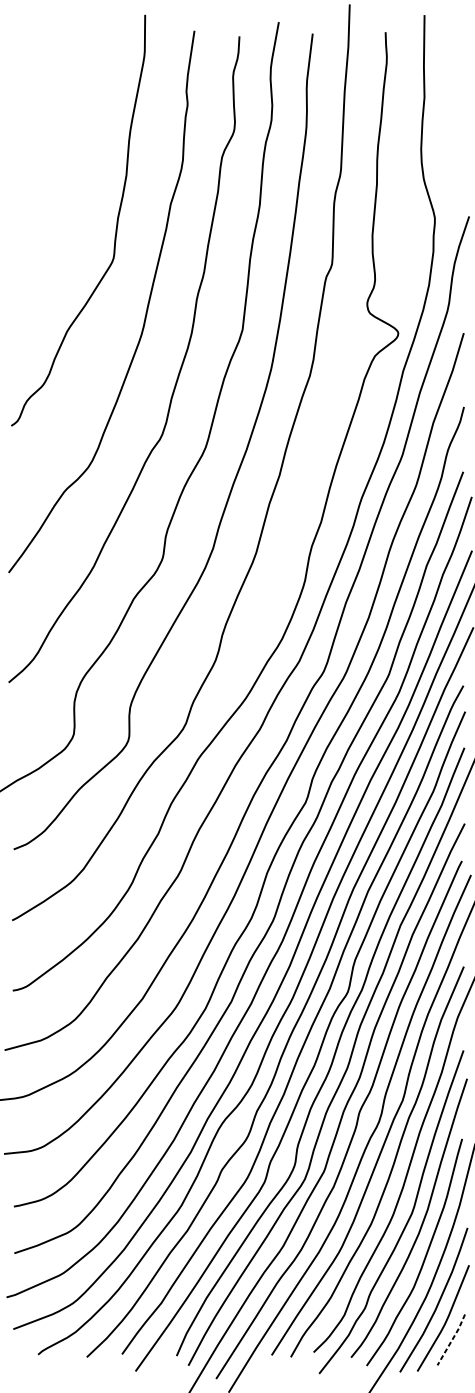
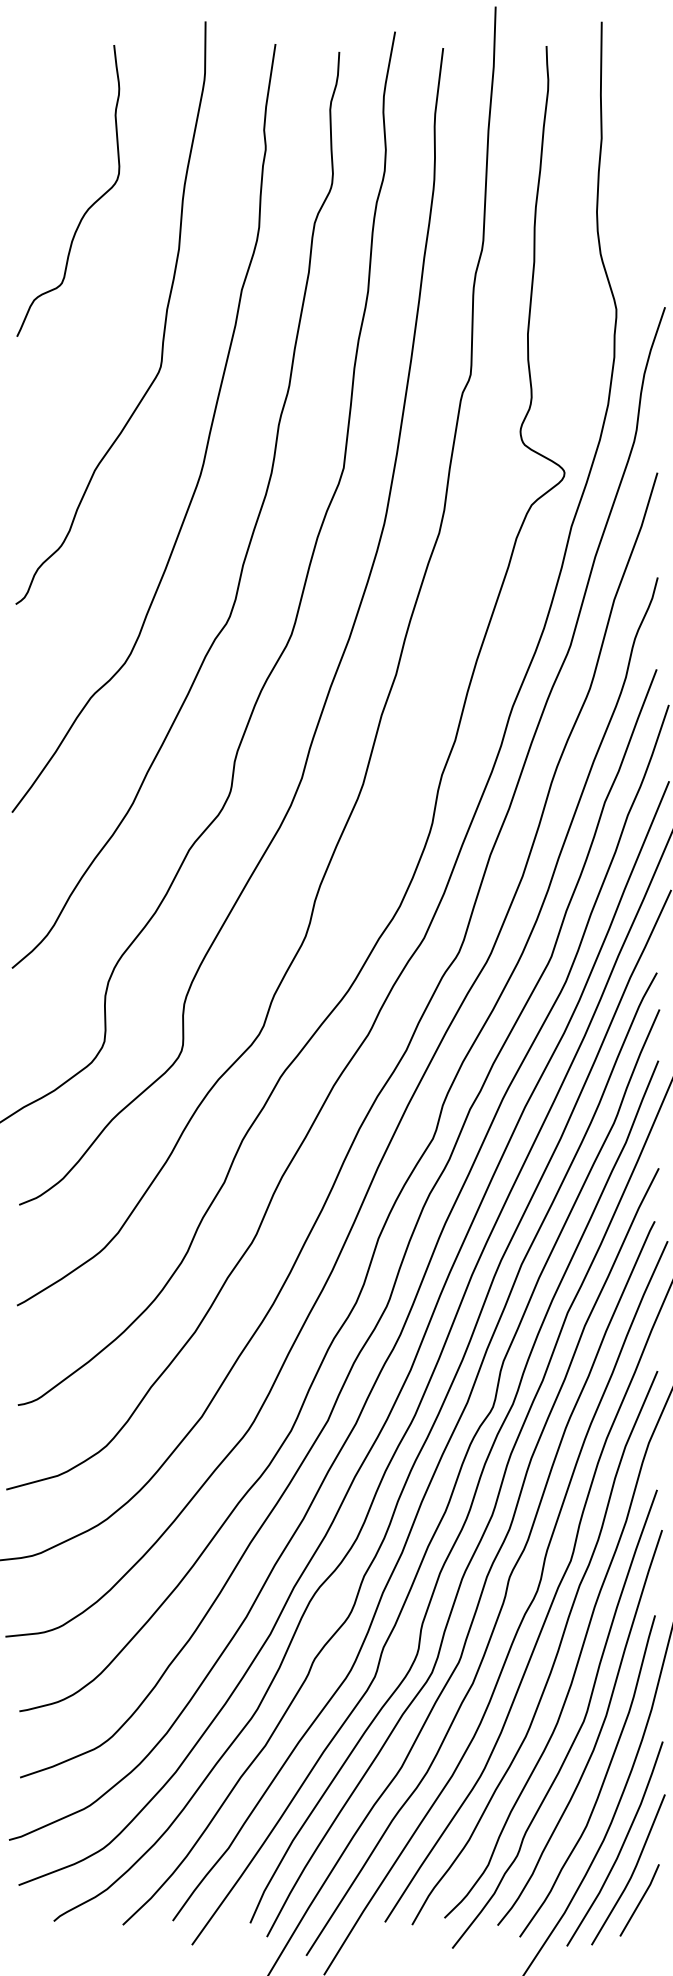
curve: (61, 146) -> (87, 208), added
line: (451, 1339) -> (640, 1900), dashed -> solid

